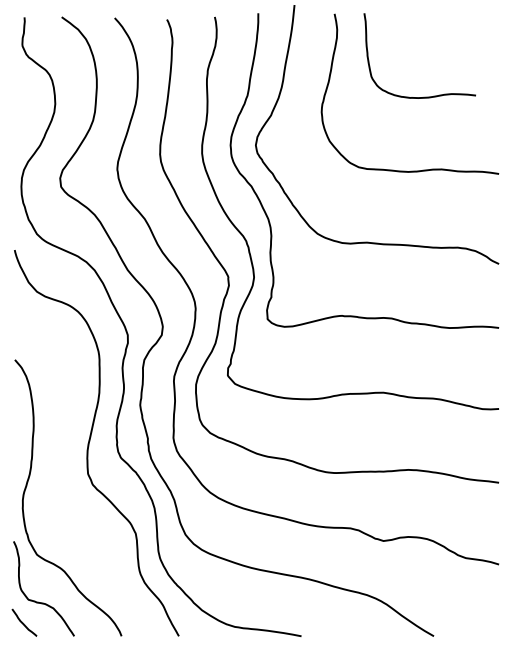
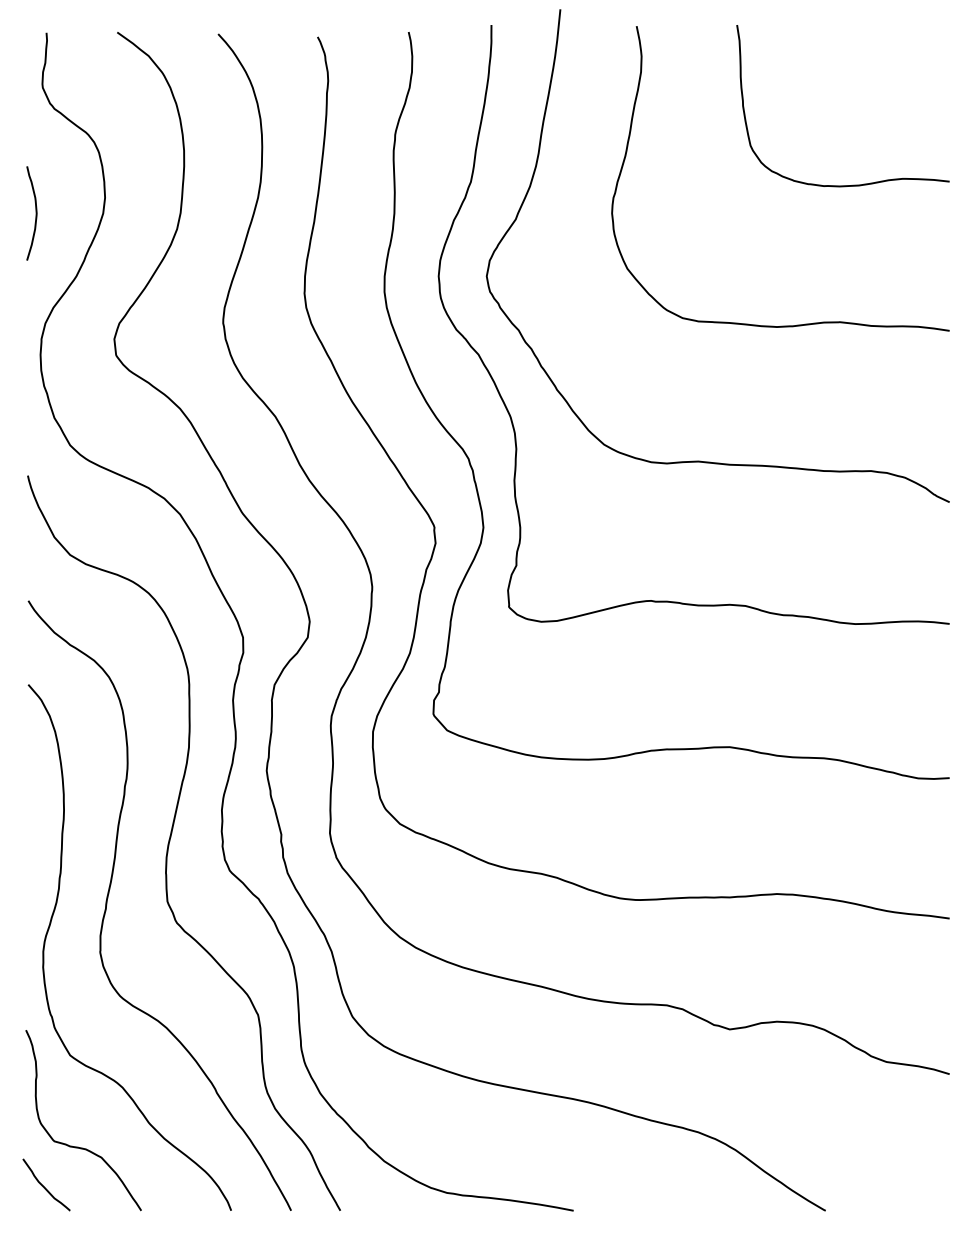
curve: (424, 96) -> (851, 183), moved
curve: (18, 111) -> (35, 211), added
curve: (58, 468) -> (111, 891), added

